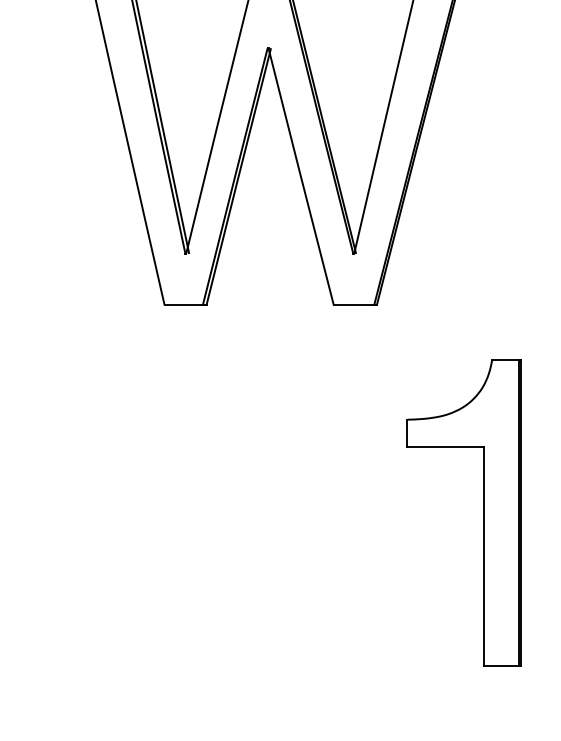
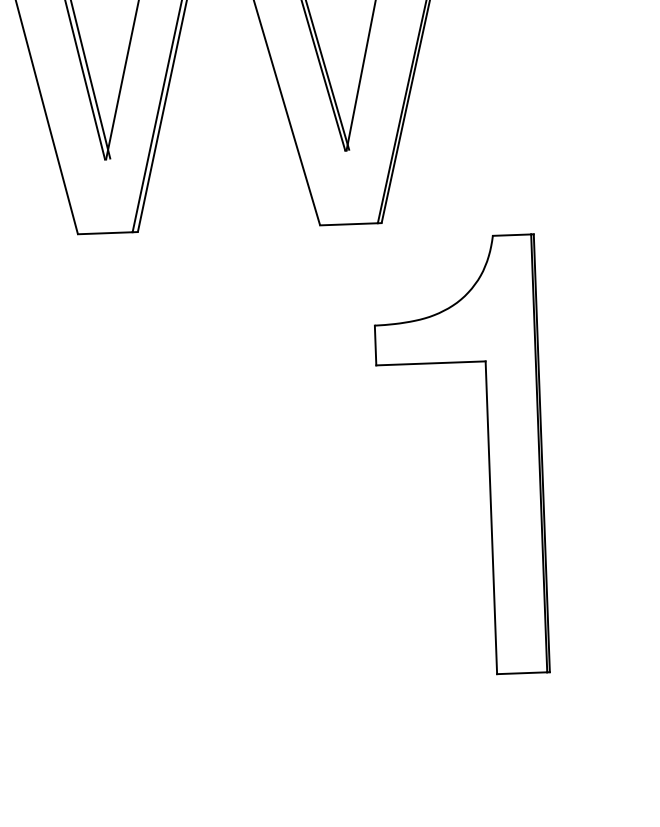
part: (483, 512) -> (488, 454), moved

